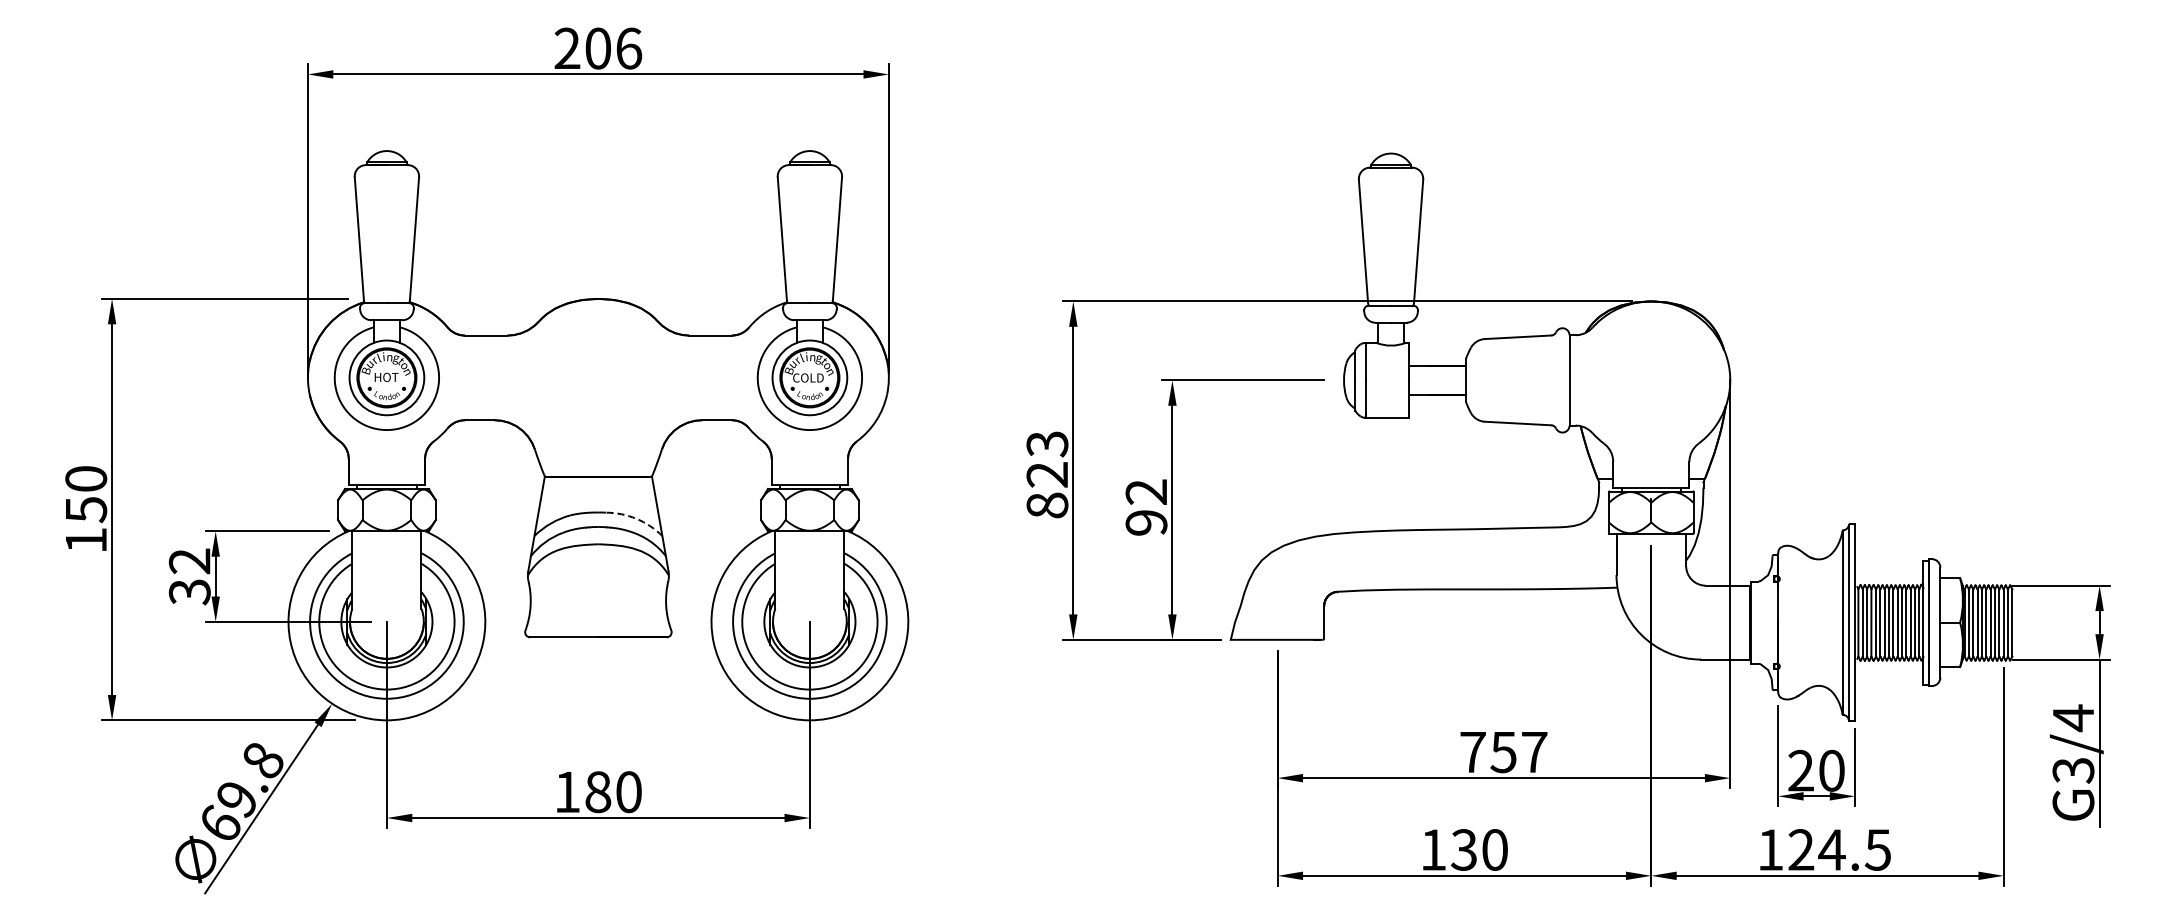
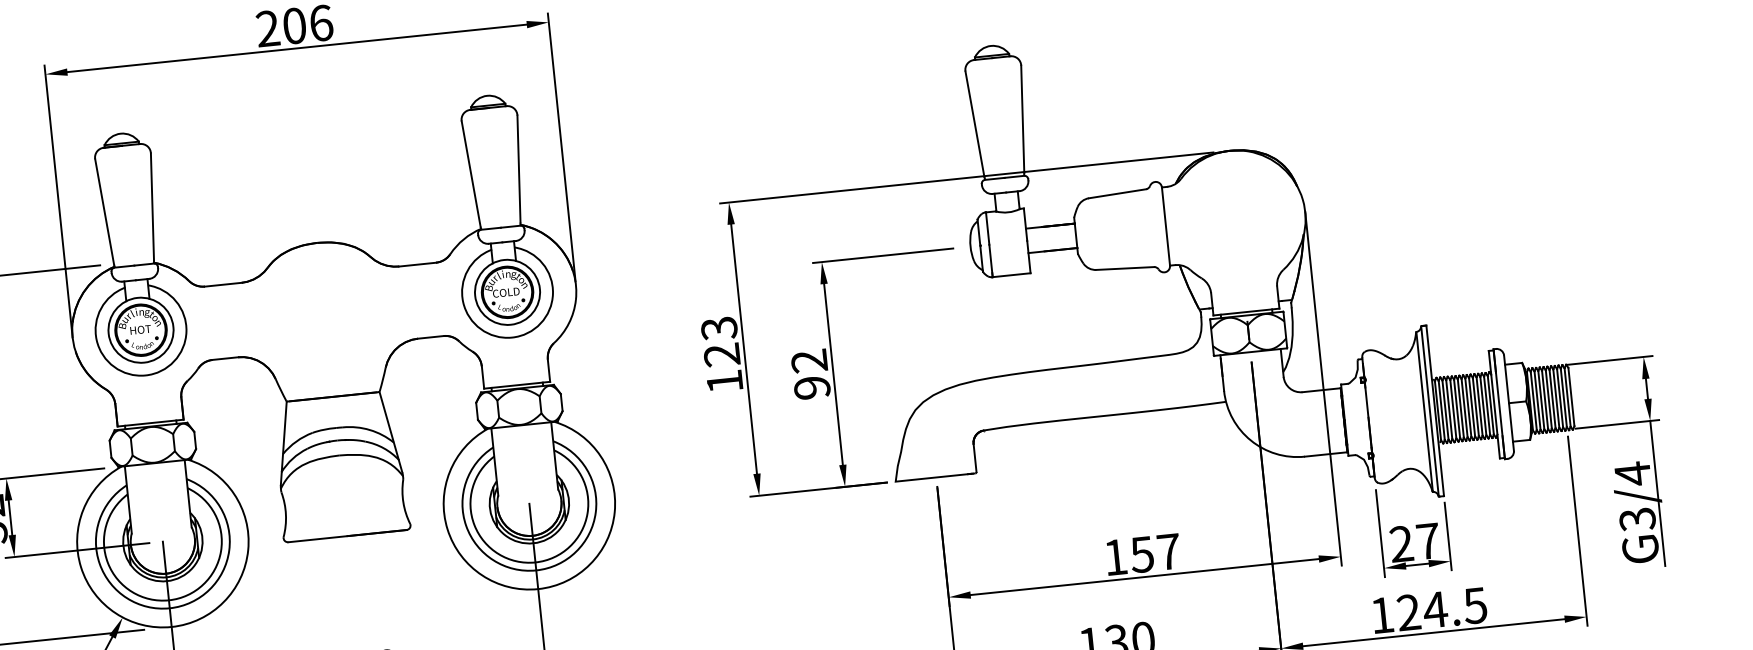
text: (1047, 505) -> (724, 381), 823 -> 123
arc: (636, 518) -> (369, 429), dashed -> solid
text: (1472, 752) -> (1115, 557), 757 -> 157
text: (1831, 770) -> (1427, 541), 20 -> 27

